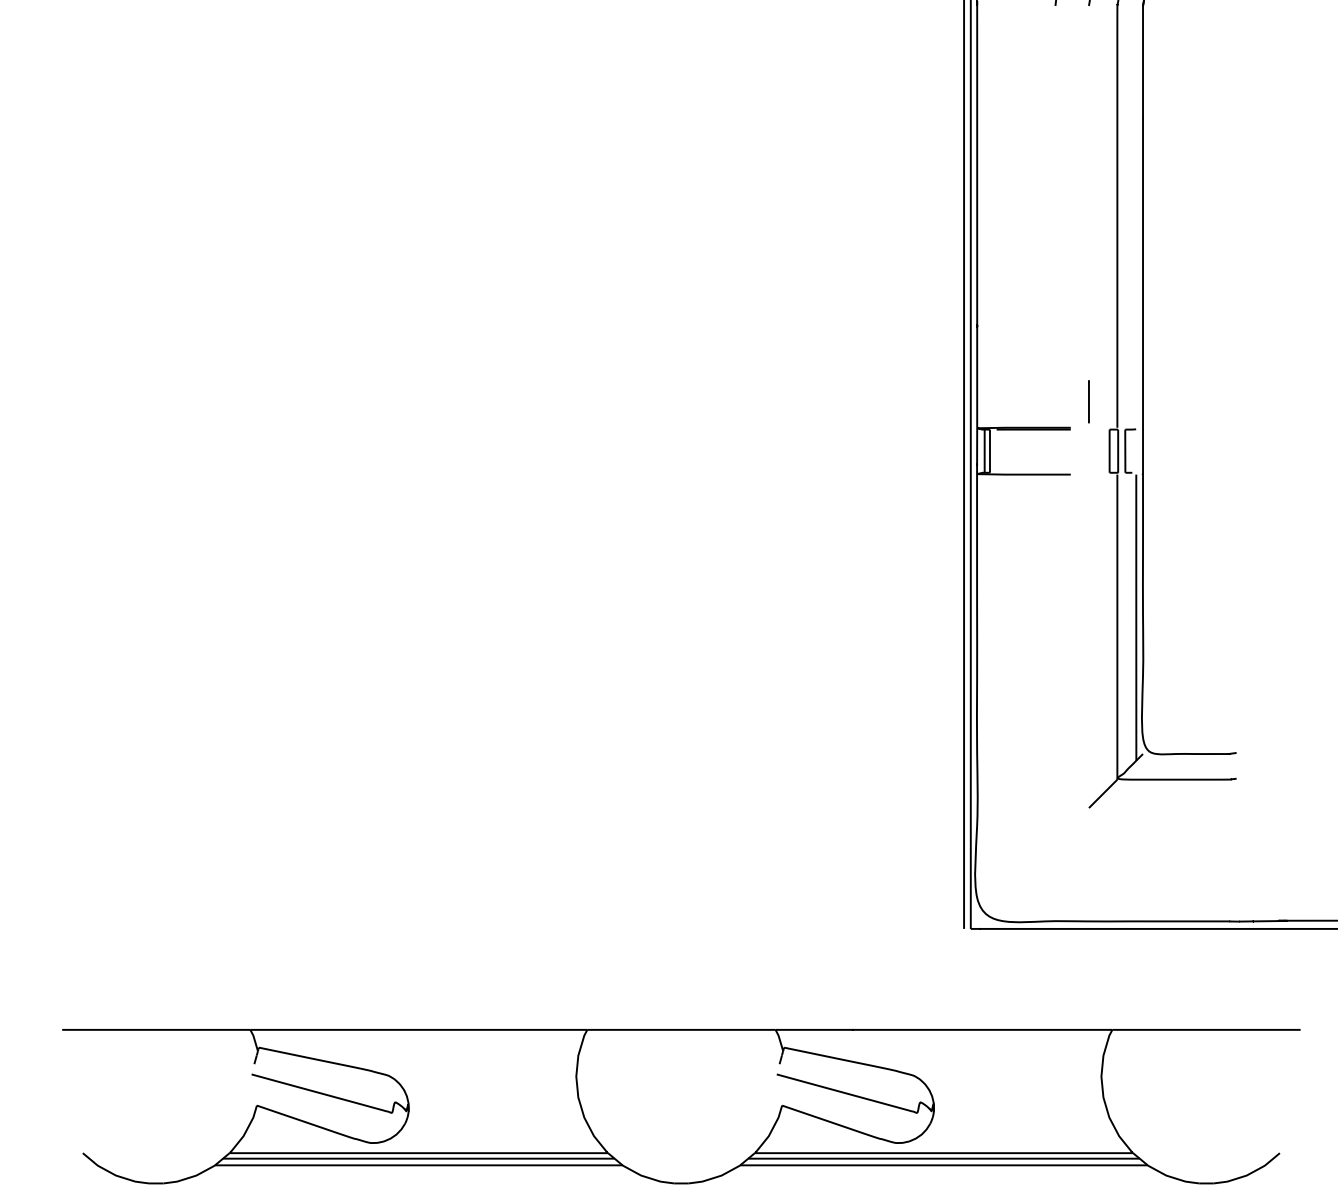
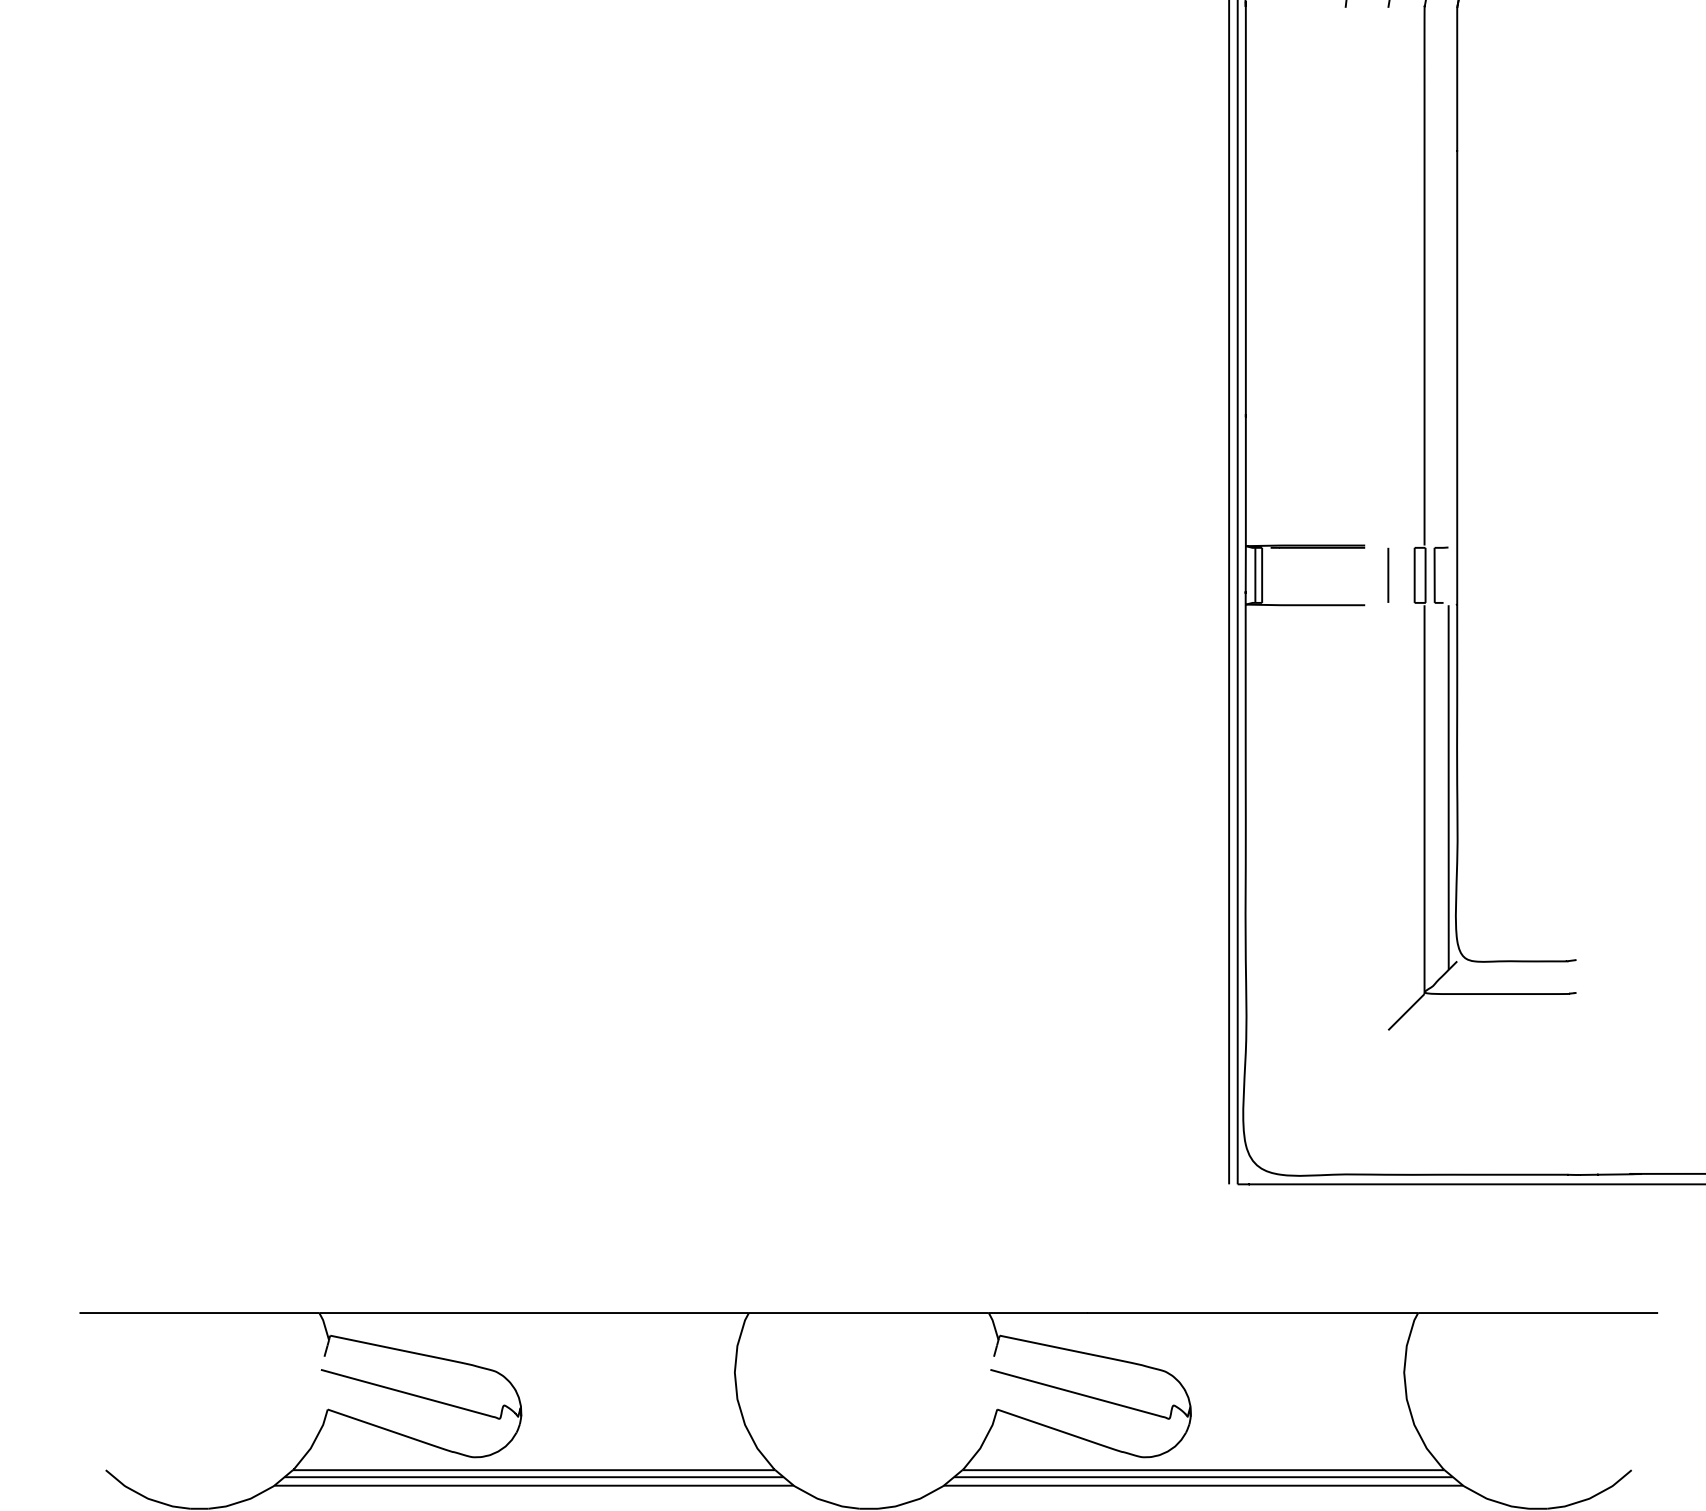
line: (1089, 401) -> (1388, 574), moved

